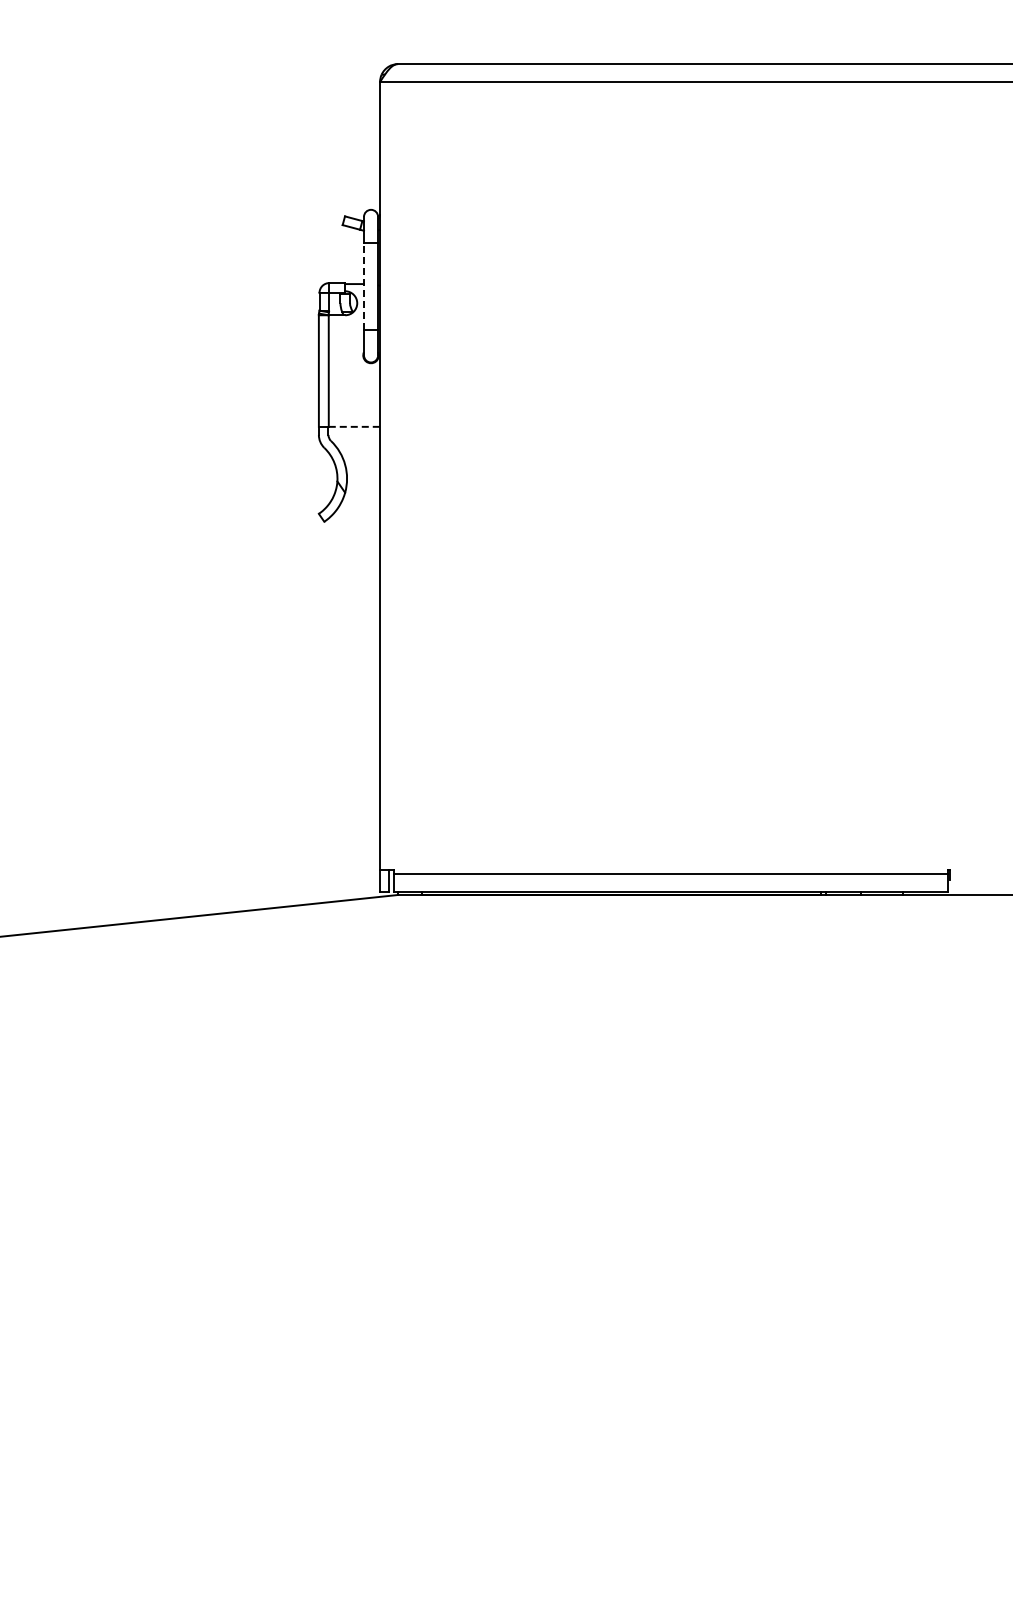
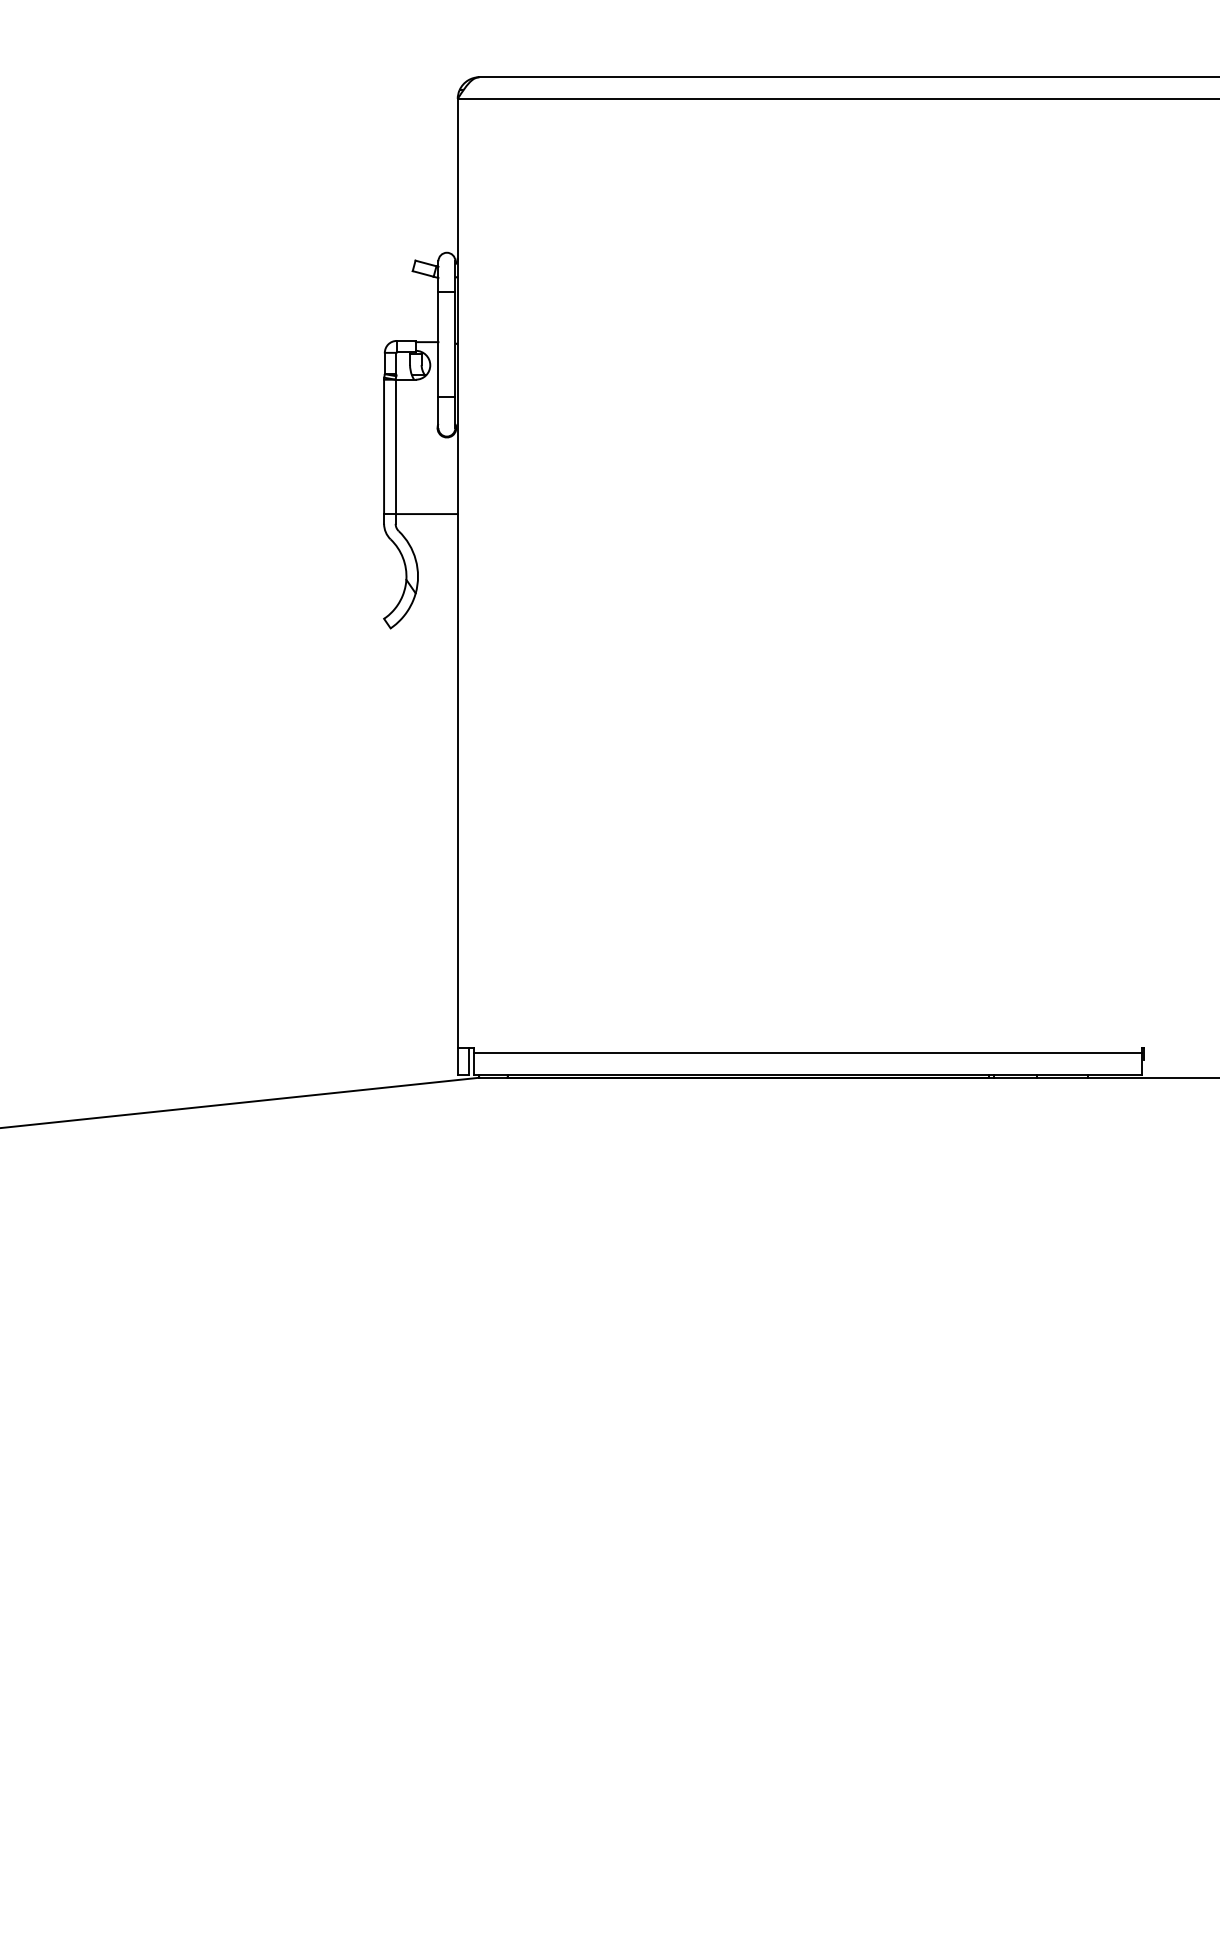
line: (364, 285) -> (439, 343), dashed -> solid
line: (354, 426) -> (426, 513), dashed -> solid

